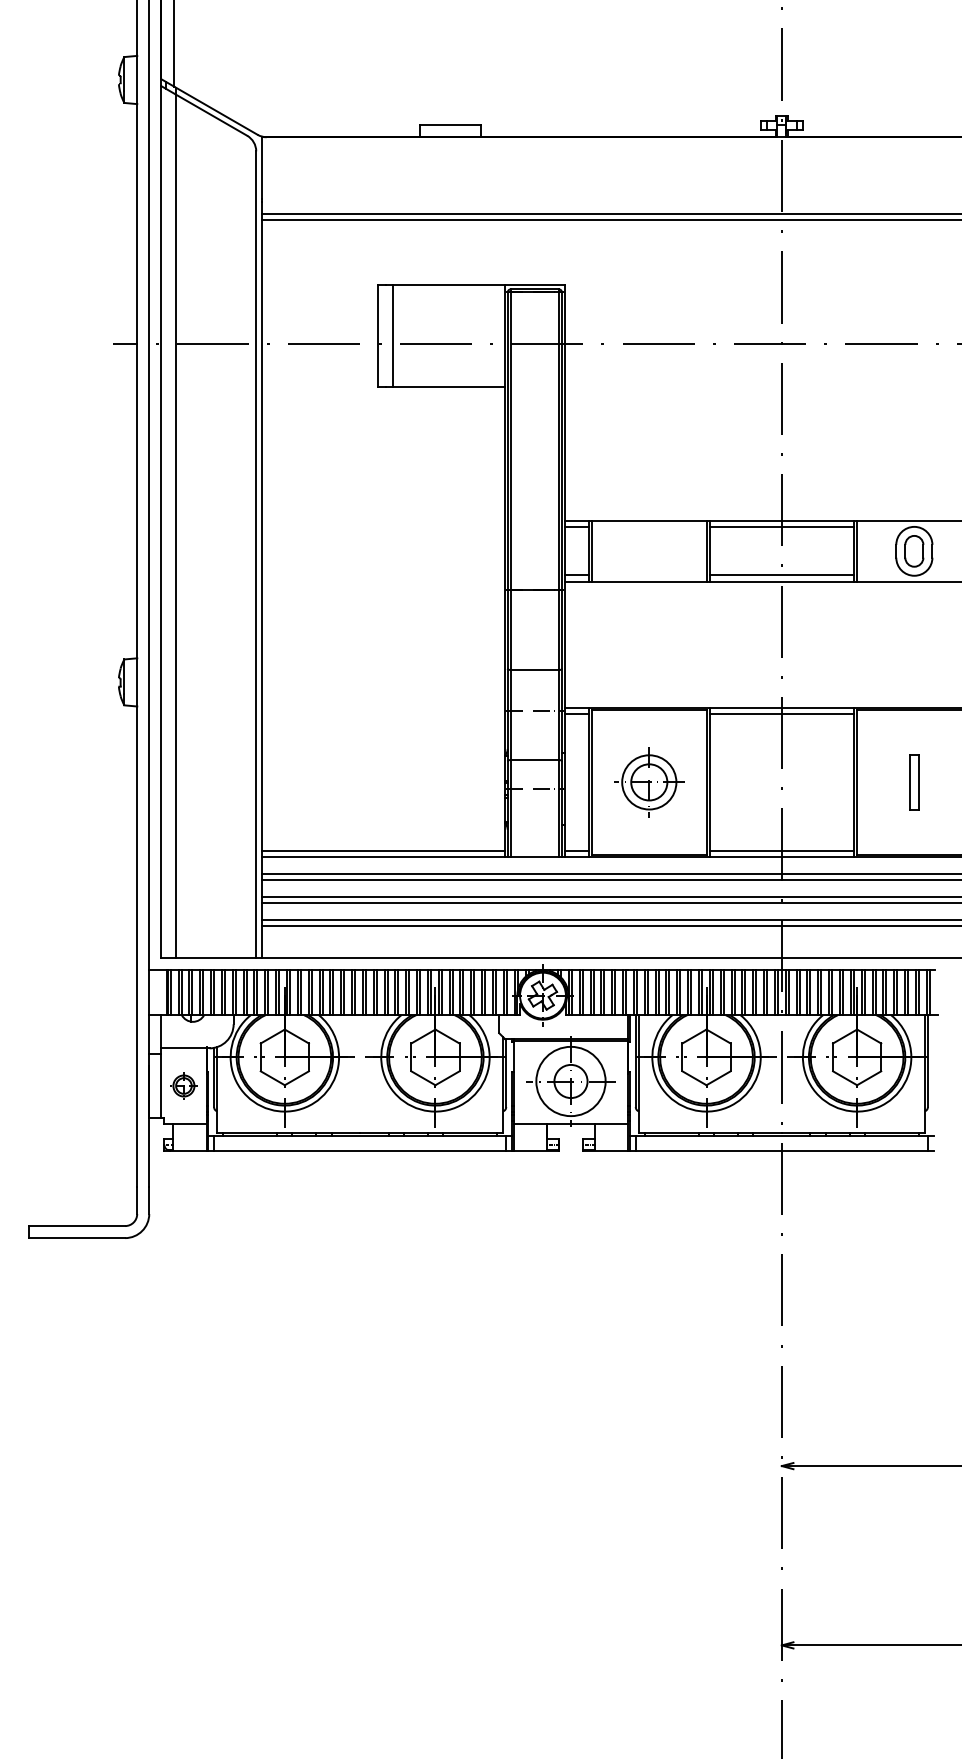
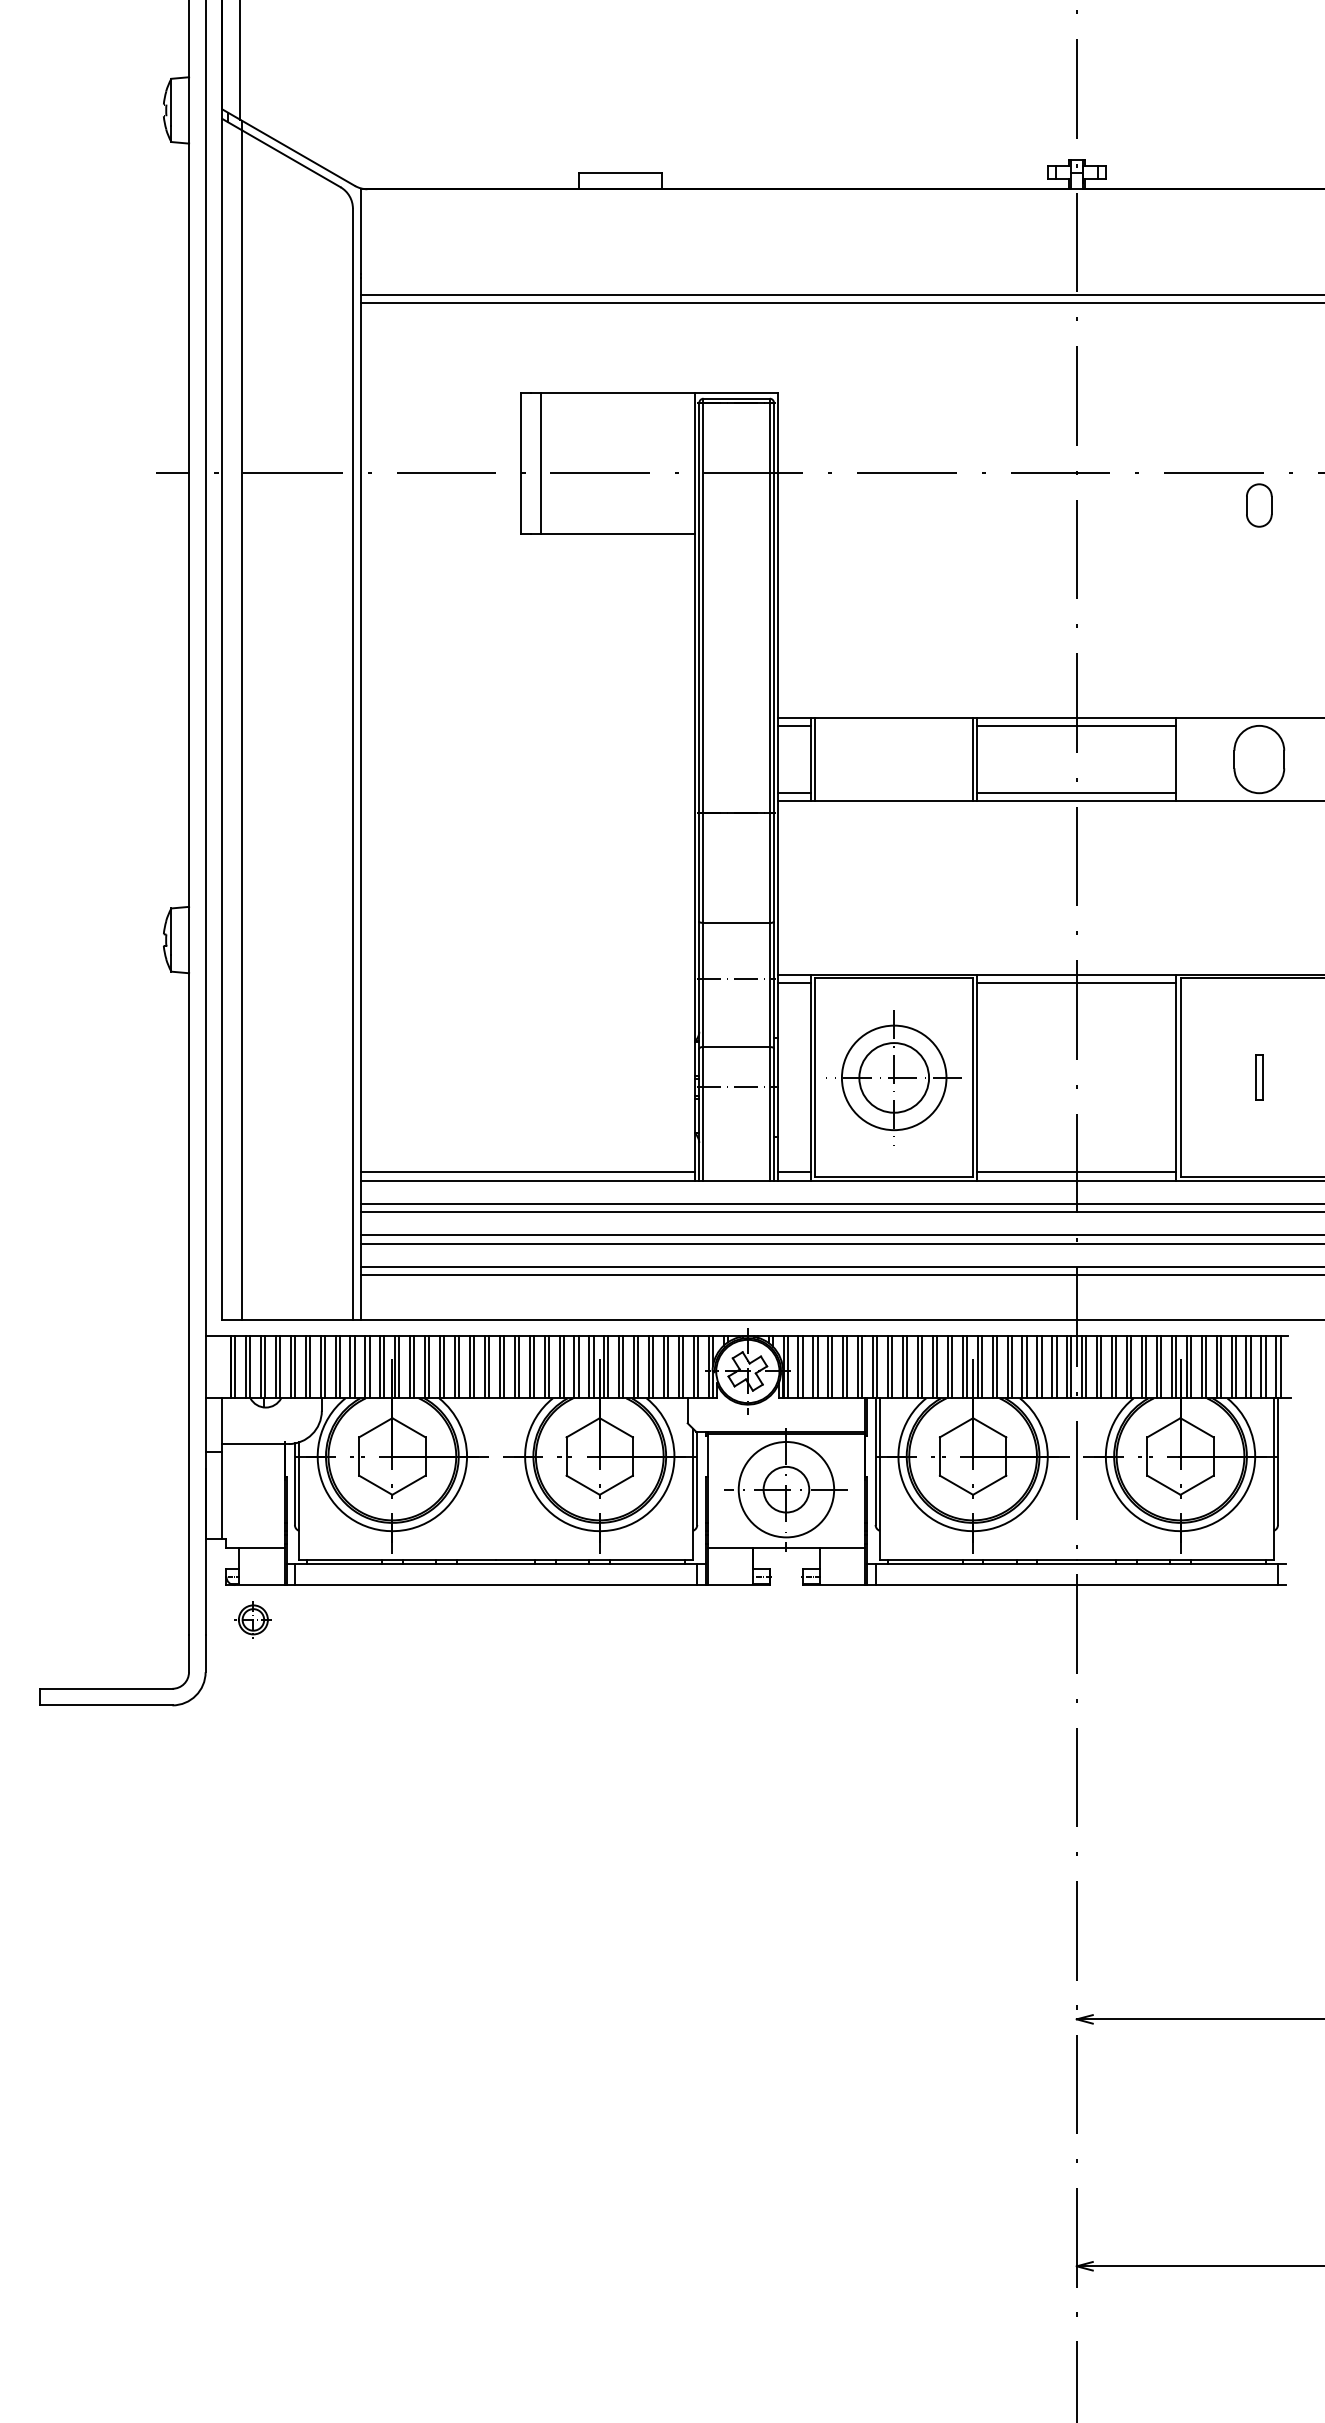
line: (857, 551) -> (1180, 759), removed
part: (914, 551) -> (1259, 505), moved
part: (649, 782) -> (894, 1077), size x1.4
part: (914, 782) -> (1259, 1077), size x0.6
part: (183, 1085) -> (252, 1619), moved

